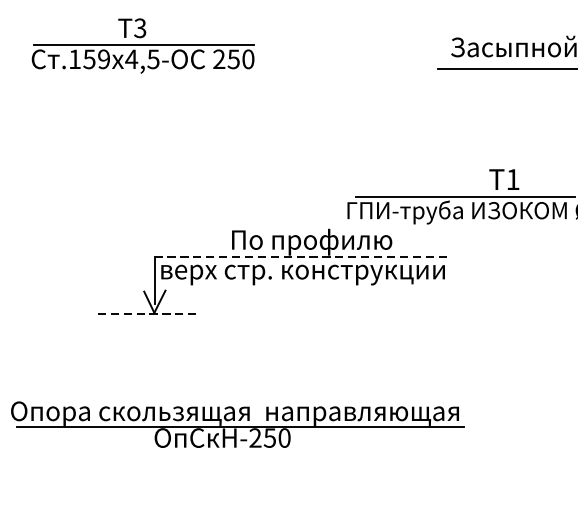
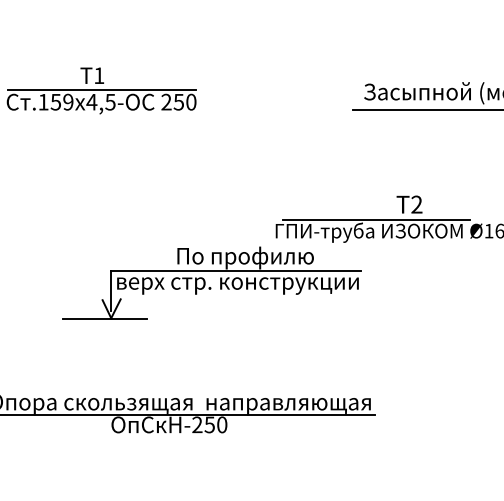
text: (140, 27) -> (99, 75), 3 -> 1
text: (512, 179) -> (416, 204), 1 -> 2
line: (301, 256) -> (236, 270), dashed -> solid
line: (147, 314) -> (105, 319), dashed -> solid

